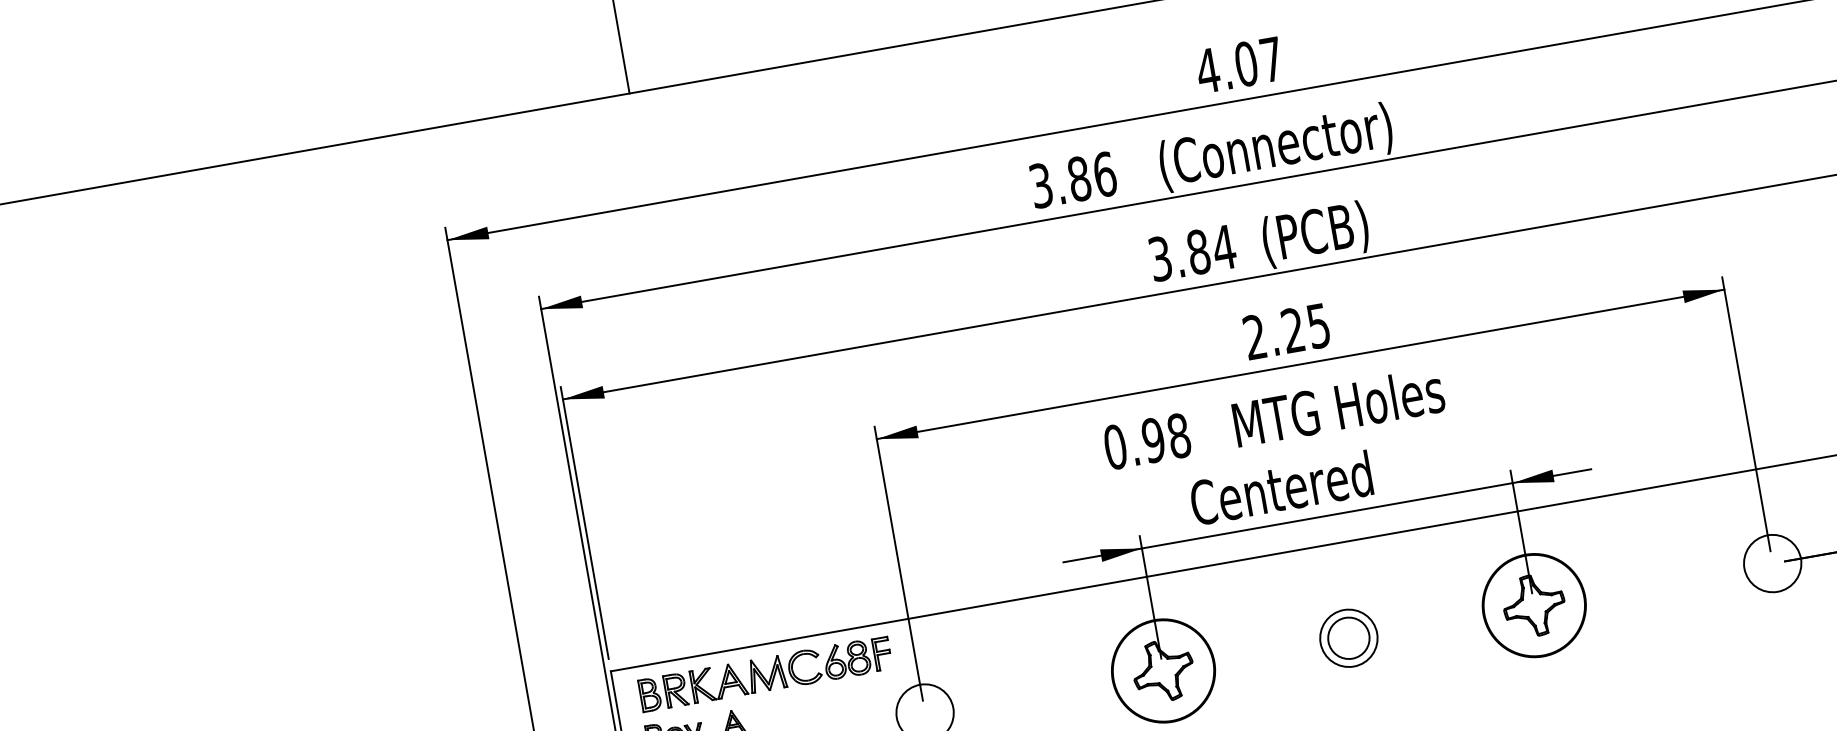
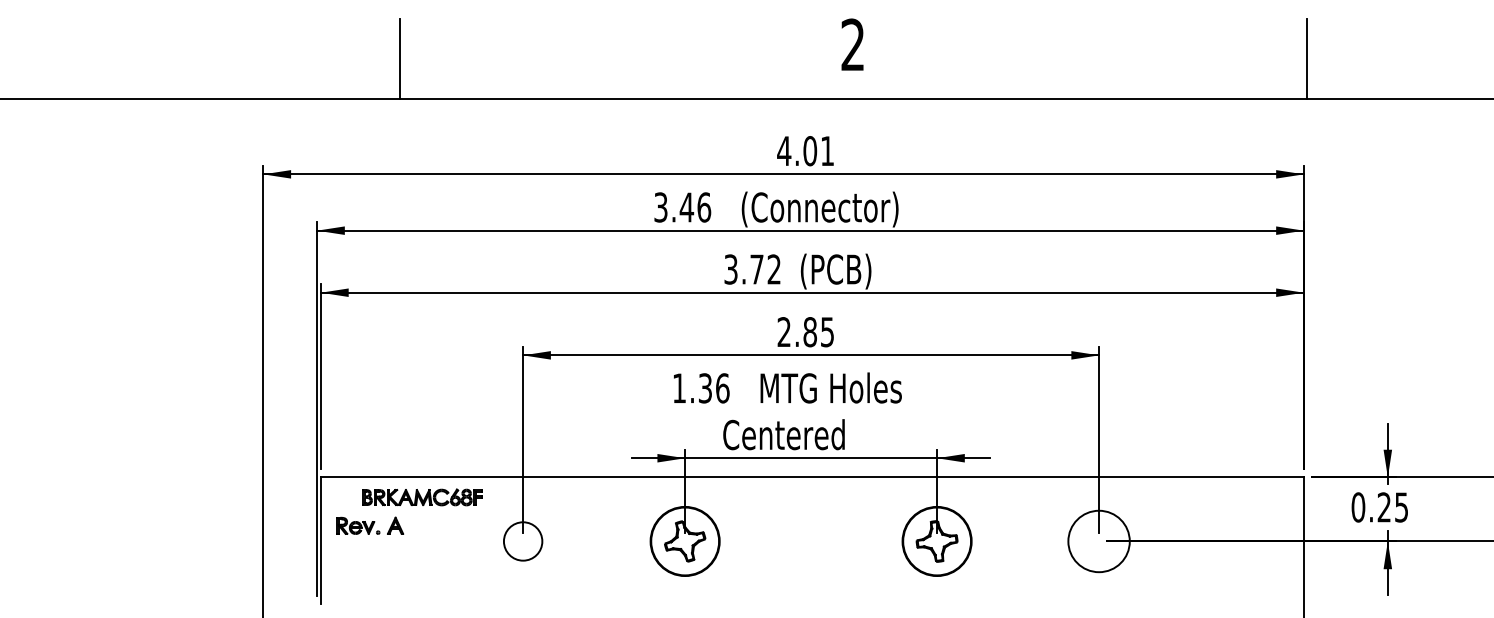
text: (1271, 58) -> (827, 150), 4.07 -> 4.01
text: (1078, 179) -> (686, 207), 3.86 -> 3.46
text: (1211, 249) -> (765, 269), 3.84 -> 3.72
text: (1292, 331) -> (809, 332), 2.25 -> 2.85
text: (1146, 441) -> (700, 388), 0.98 -> 1.36
circle: (1771, 563) -> (1098, 541), size x1.6
part: (1349, 638) -> (811, 541), removed
part: (765, 674) -> (422, 497), size x0.7

